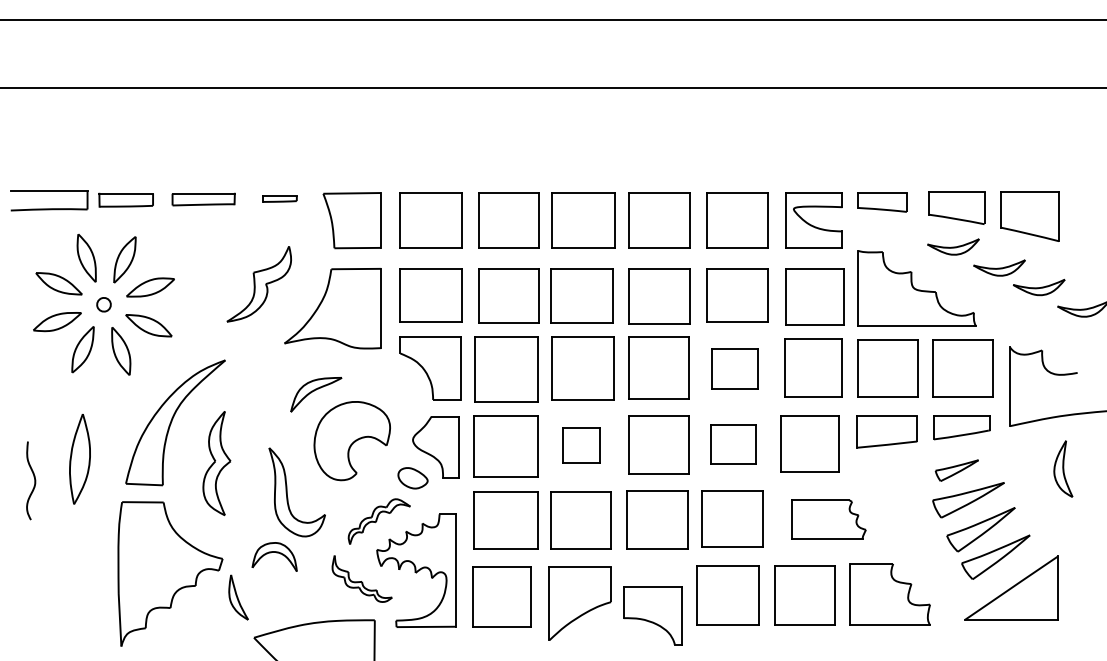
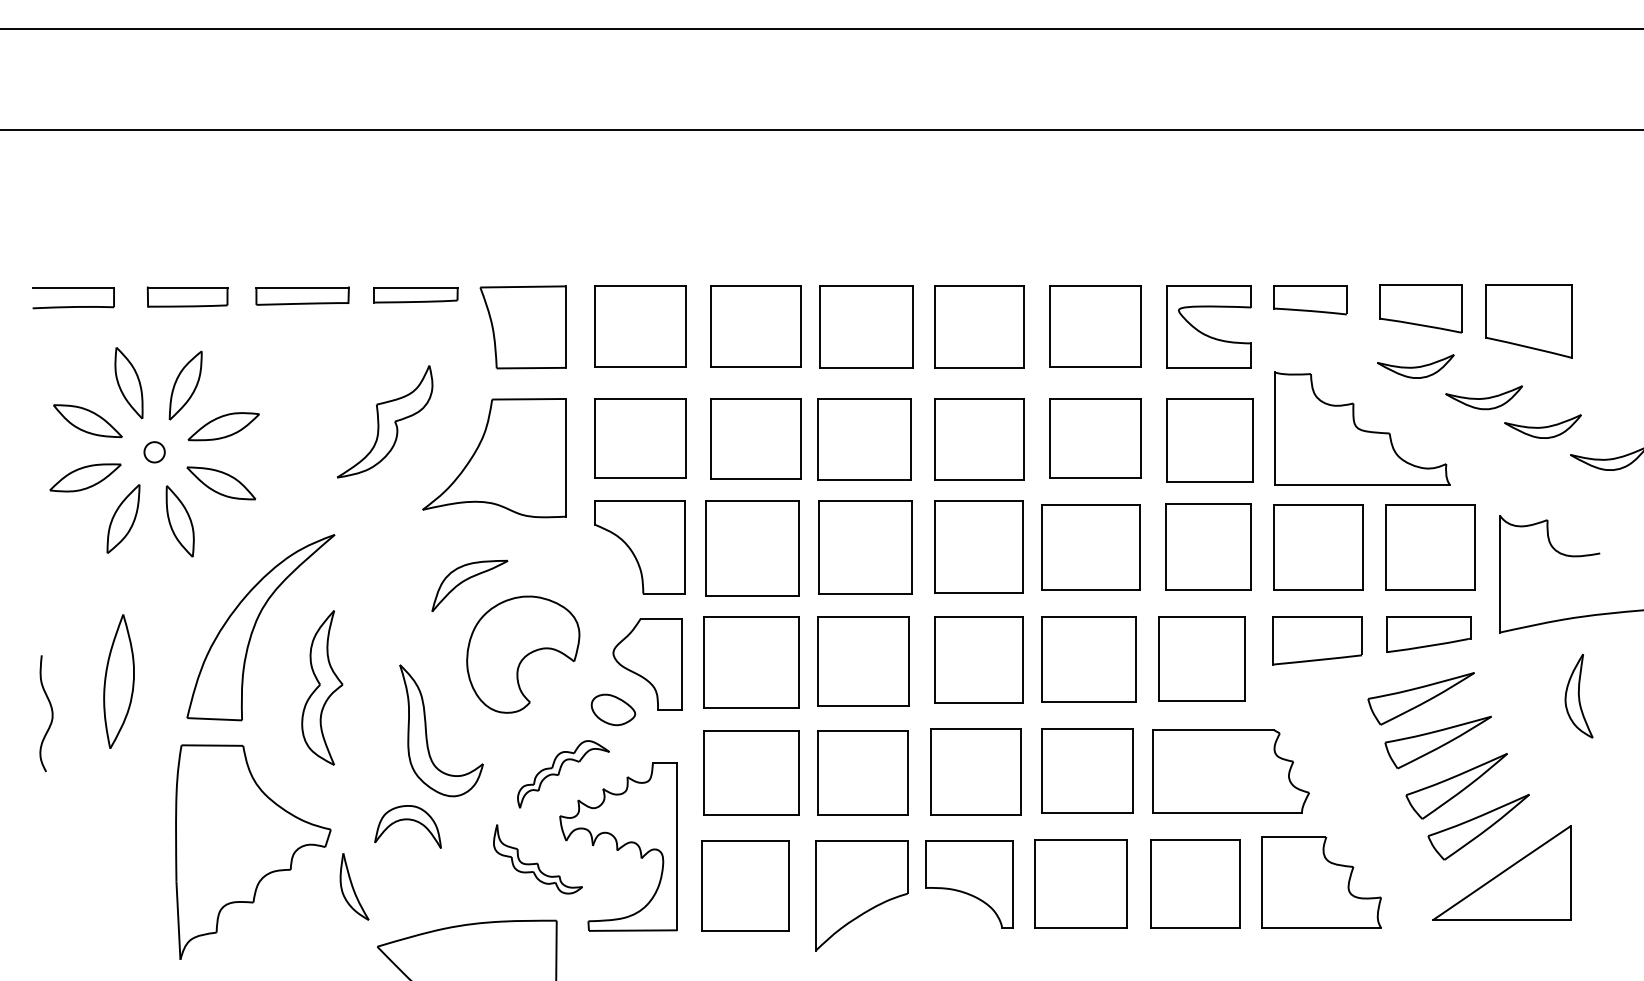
part: (279, 198) -> (415, 294), size x1.67
part: (49, 200) -> (73, 297), size x0.71
part: (734, 368) -> (1090, 546), size x1.43
part: (733, 444) -> (1089, 659), size x1.43
part: (581, 445) -> (863, 661), size x1.67
part: (956, 470) -> (1420, 698), size x1.67
part: (829, 519) -> (1231, 771), size x1.43
part: (652, 615) -> (968, 883), moved

